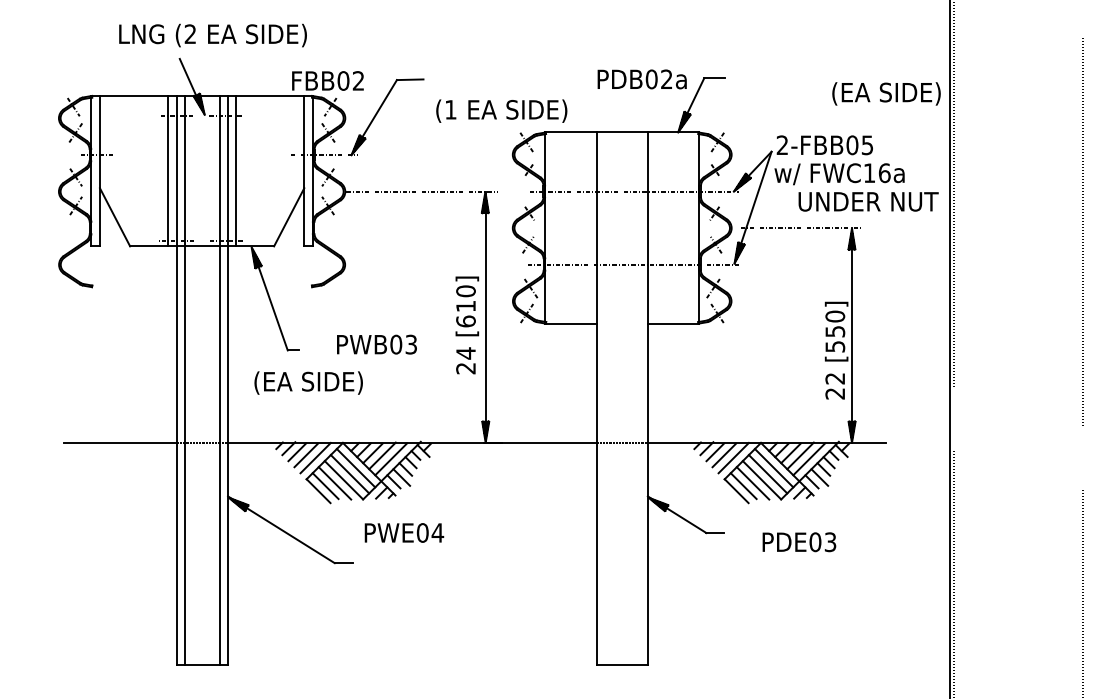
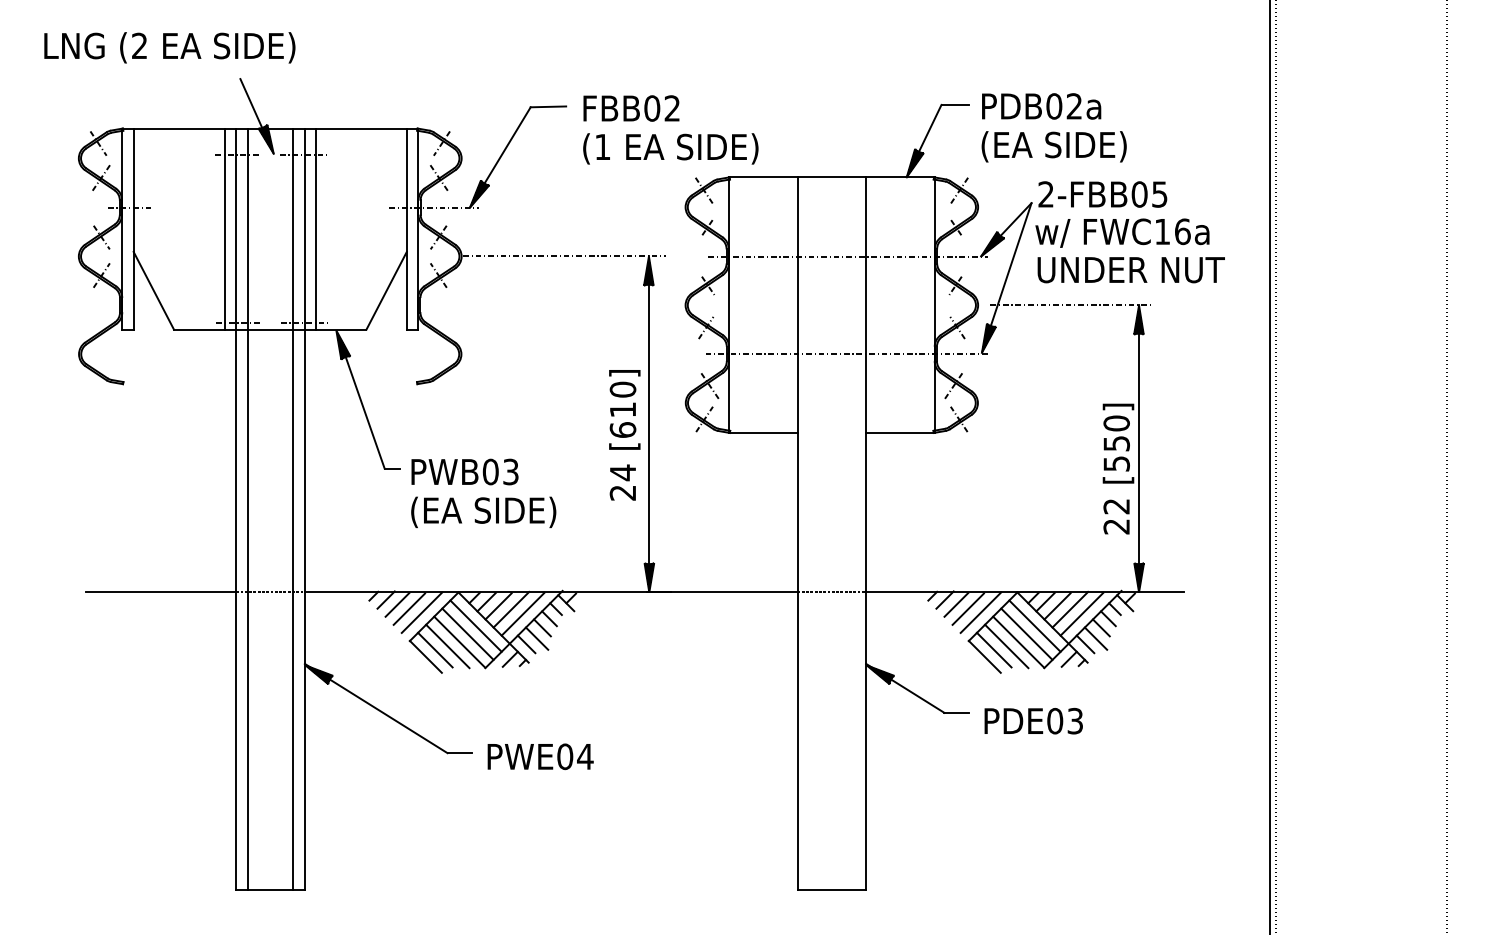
text: (212, 35) -> (169, 47), moved
text: (642, 79) -> (1041, 106), moved
text: (327, 80) -> (631, 108), moved
text: (885, 93) -> (1053, 146), moved
text: (868, 202) -> (1130, 270), moved
text: (376, 344) -> (464, 471), moved
text: (308, 383) -> (483, 512), moved
text: (404, 532) -> (540, 756), moved
text: (799, 541) -> (1033, 720), moved

